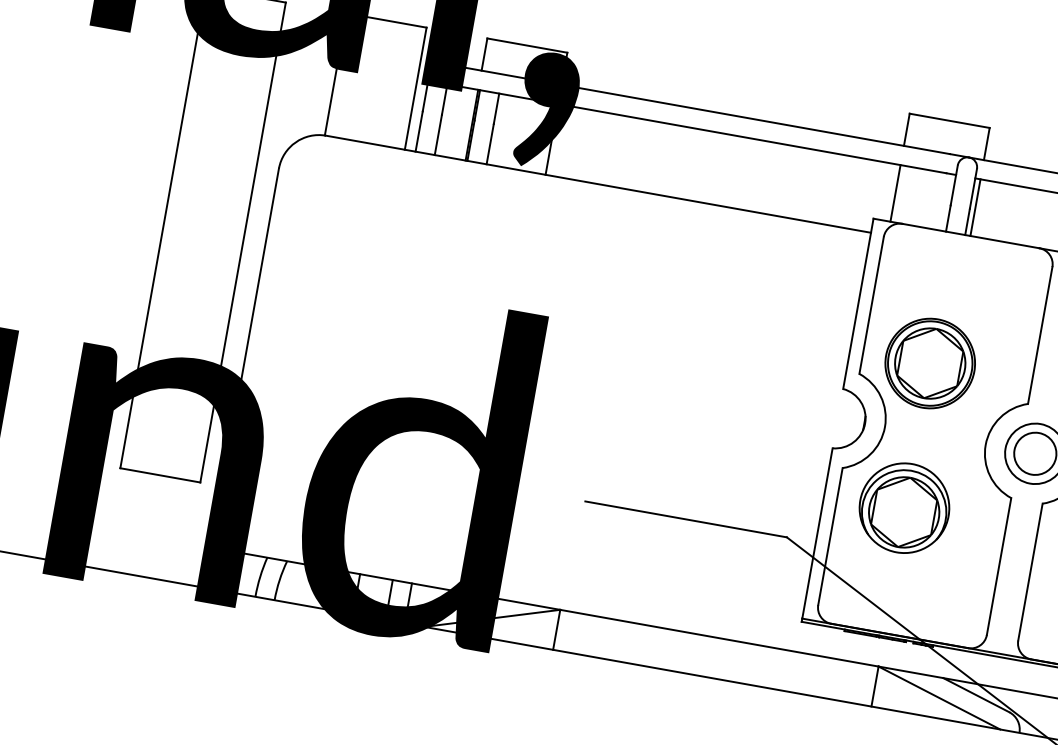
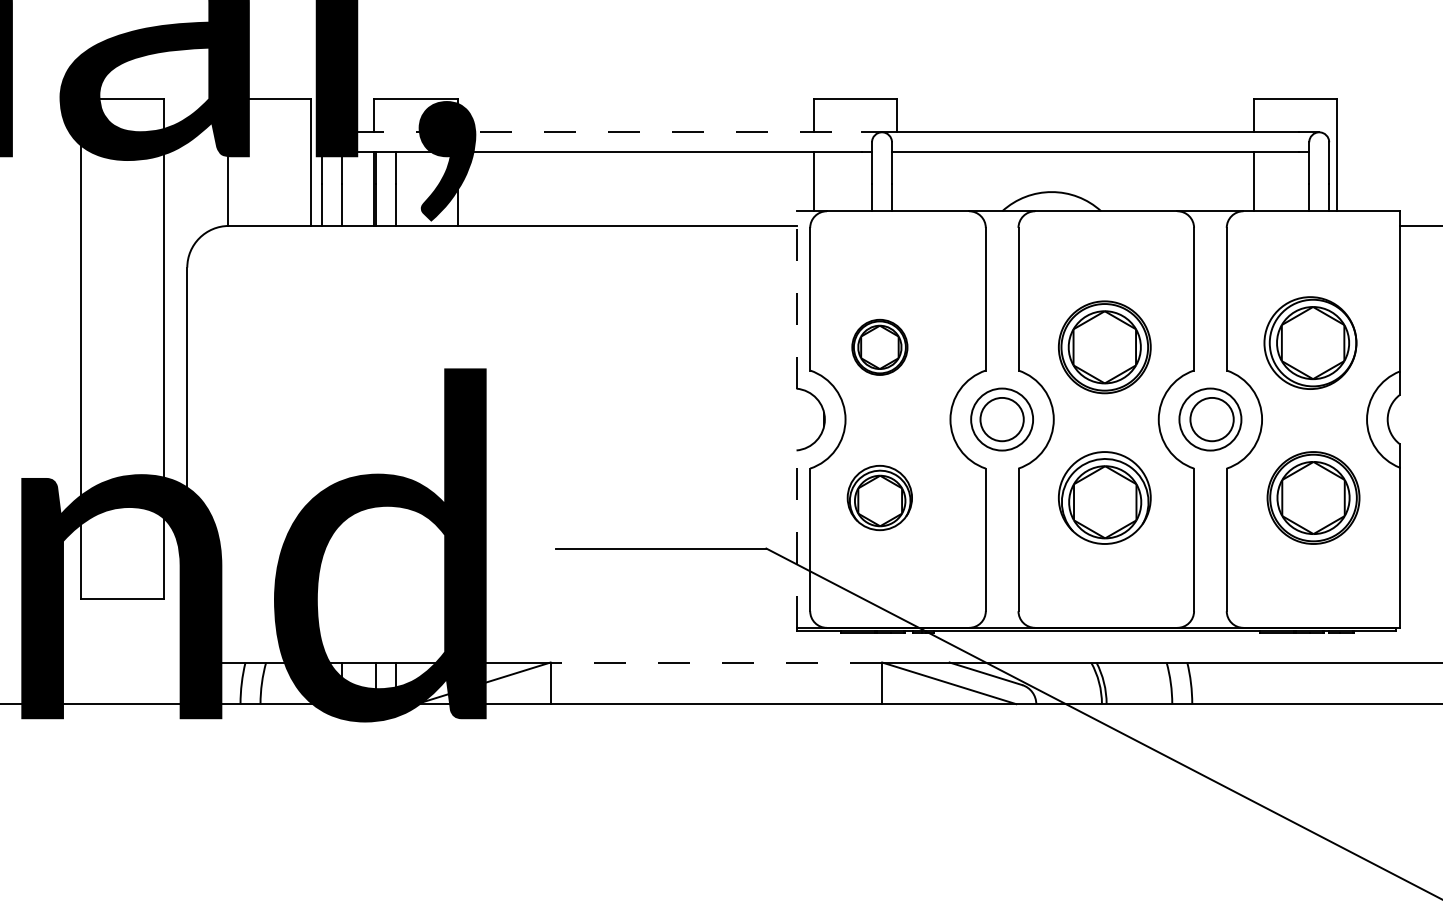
line: (705, 110) -> (607, 132), solid -> dashed
line: (975, 207) -> (897, 181), removed
line: (858, 304) -> (796, 300), solid -> dashed
part: (929, 363) -> (879, 347), size x0.6
part: (904, 507) -> (879, 497), size x0.7
line: (817, 533) -> (796, 539), solid -> dashed
line: (719, 638) -> (716, 662), solid -> dashed

